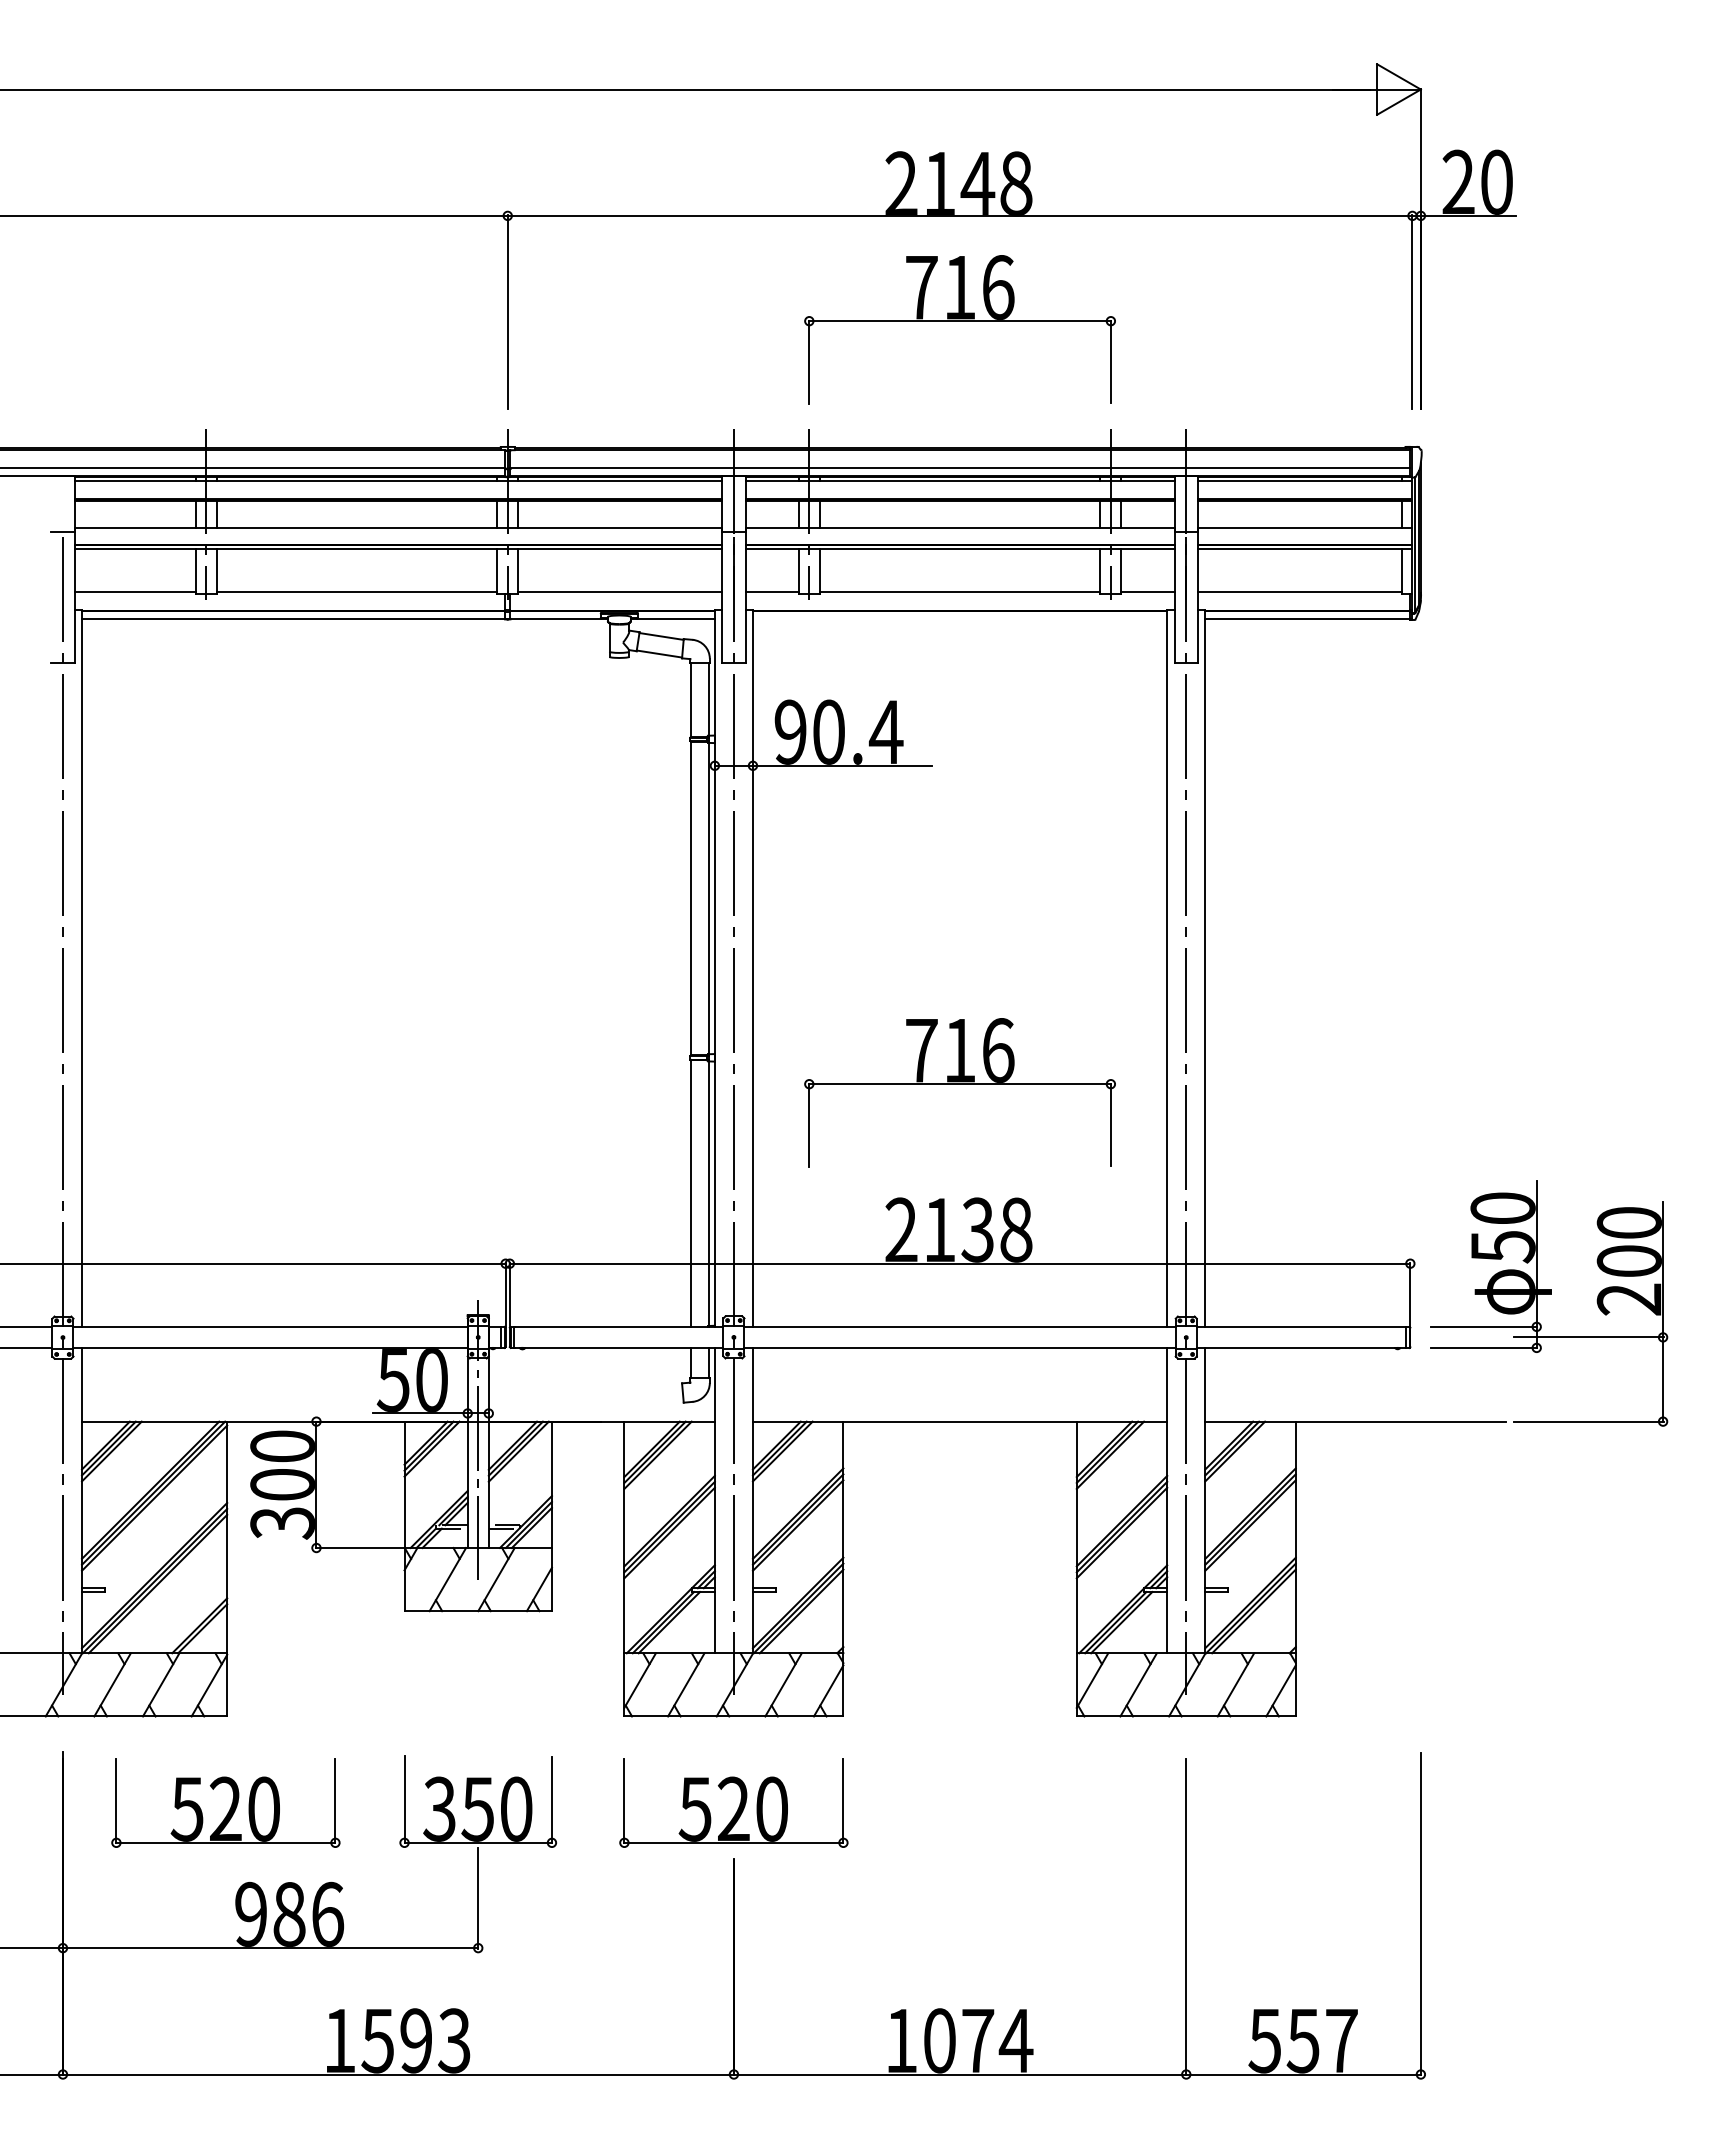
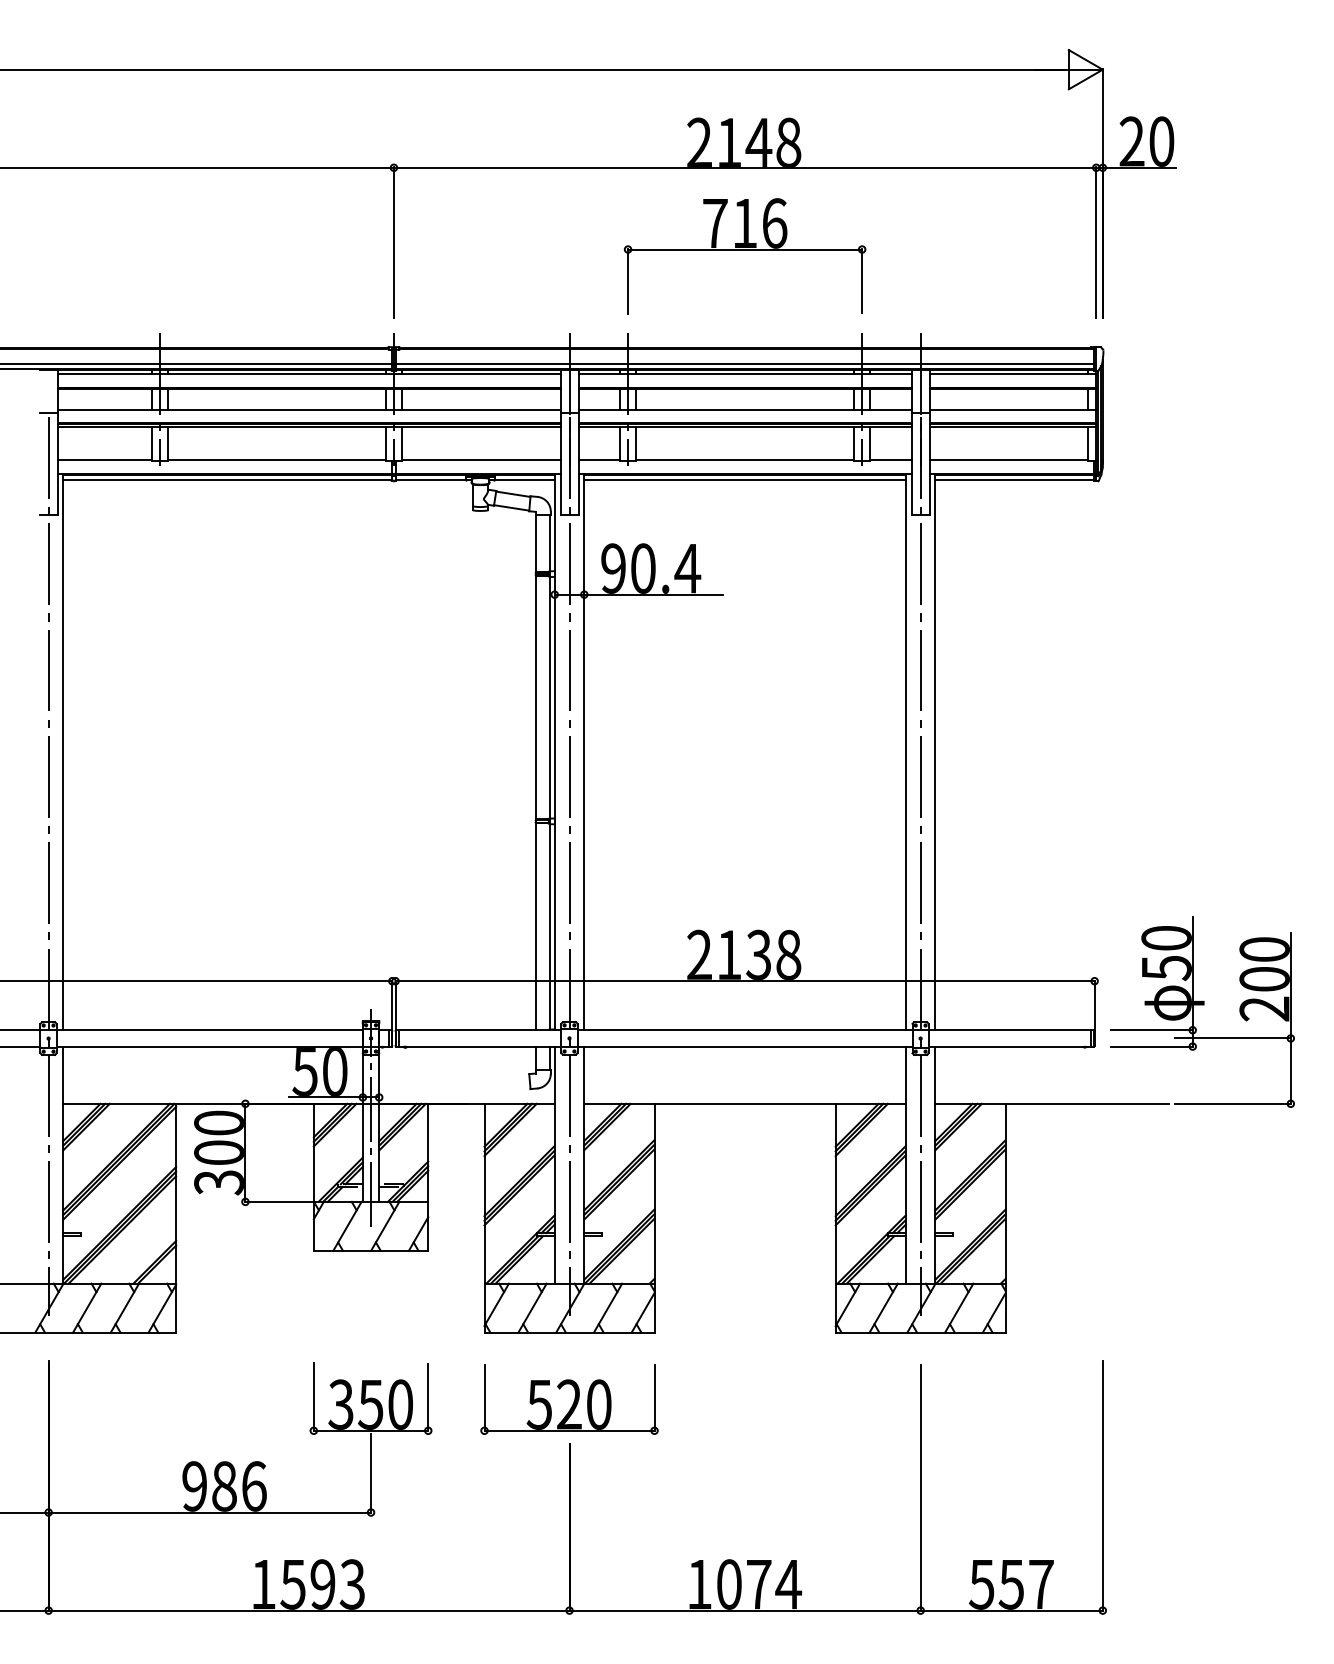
line: (959, 618) -> (744, 480), added
part: (959, 1084) -> (744, 842), removed
part: (231, 1803) -> (179, 1400), removed

